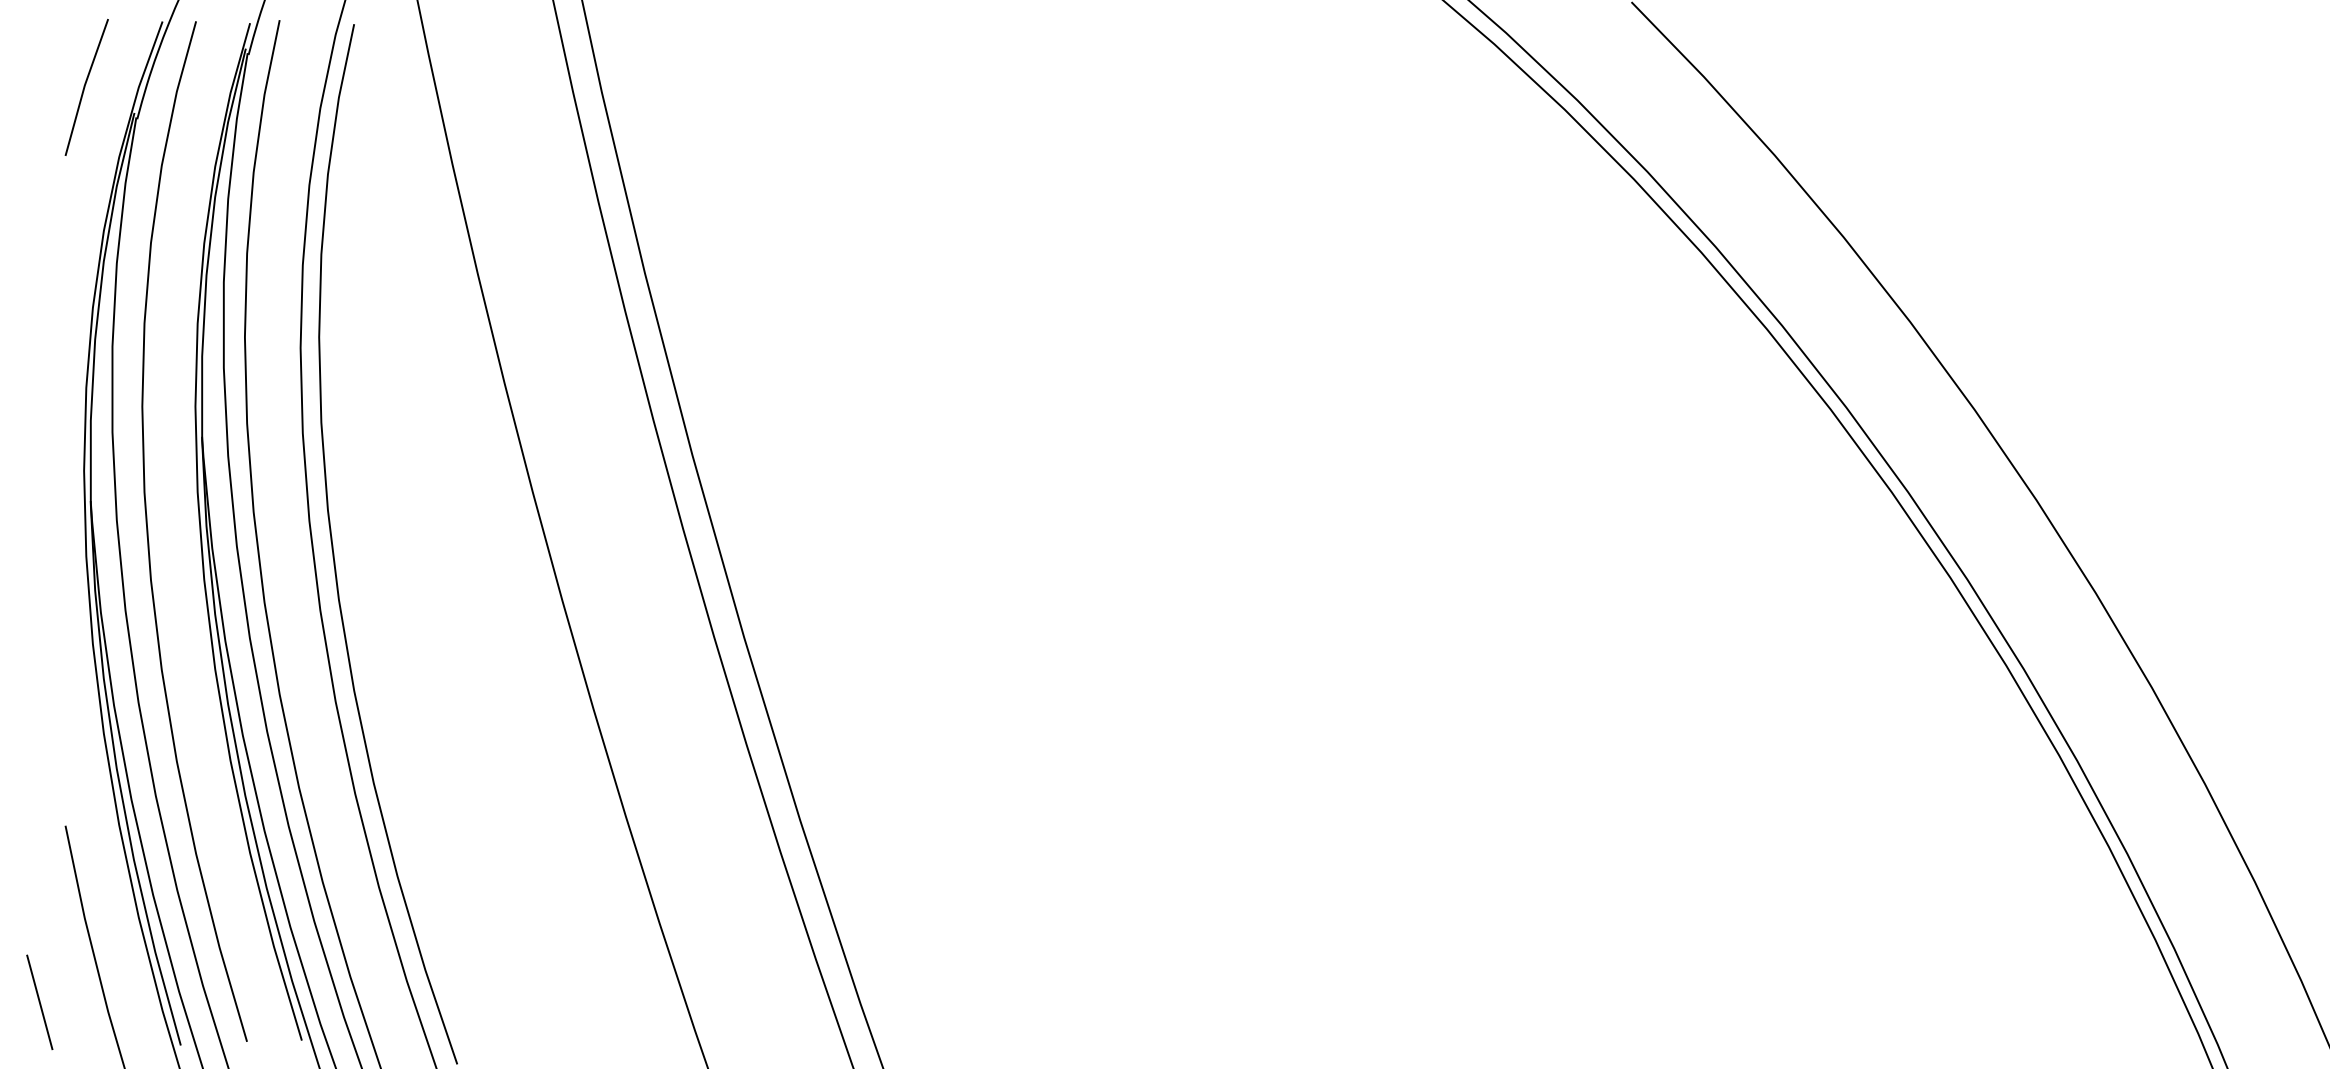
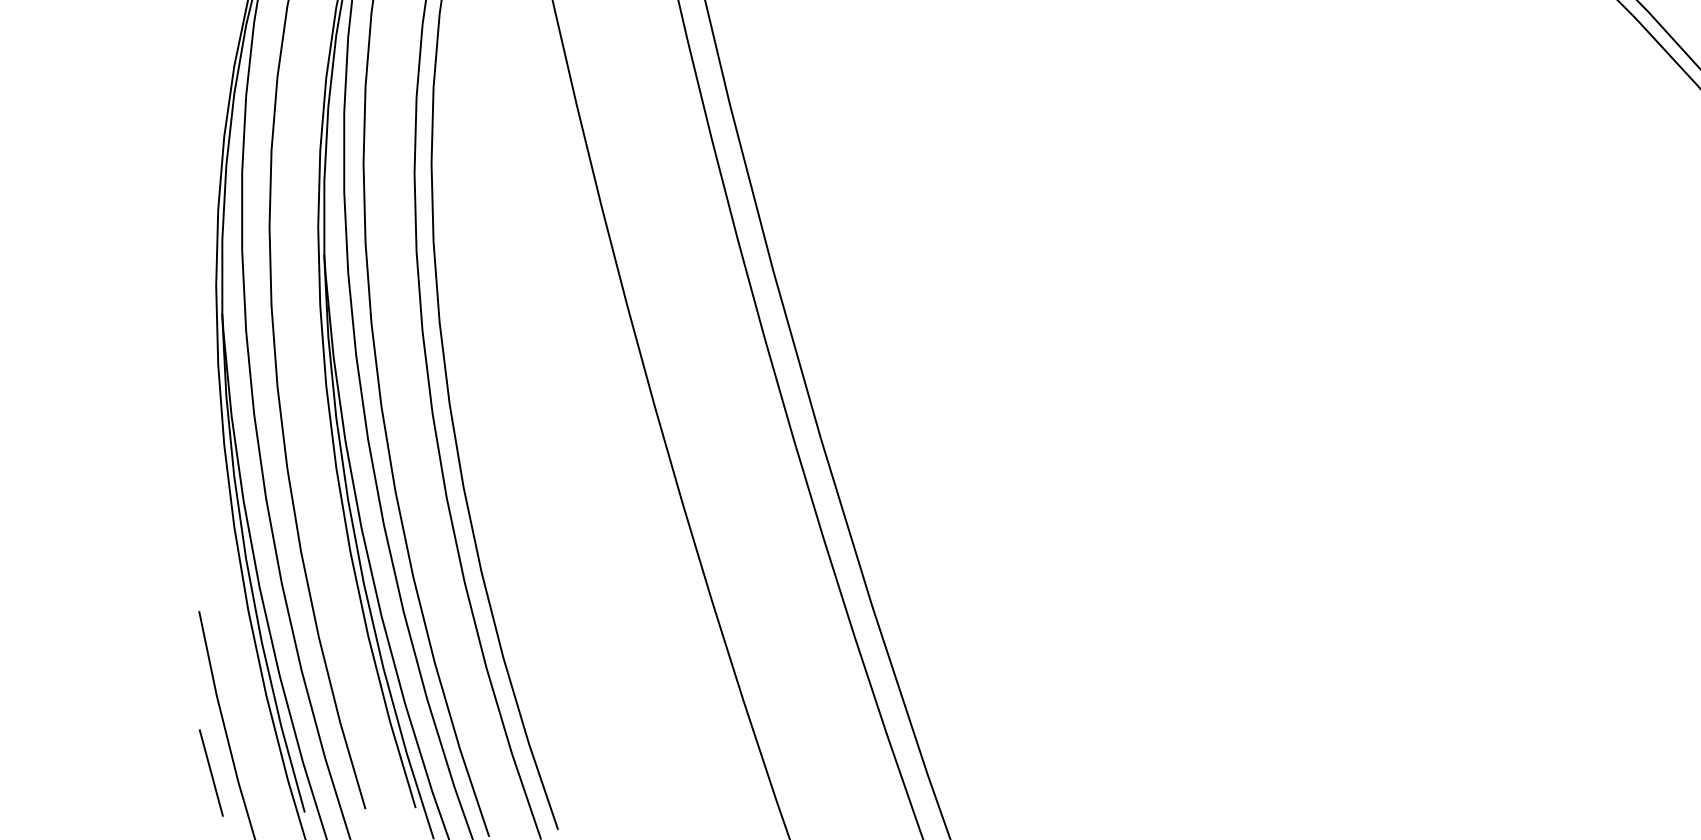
line: (39, 1001) -> (211, 772), moved

